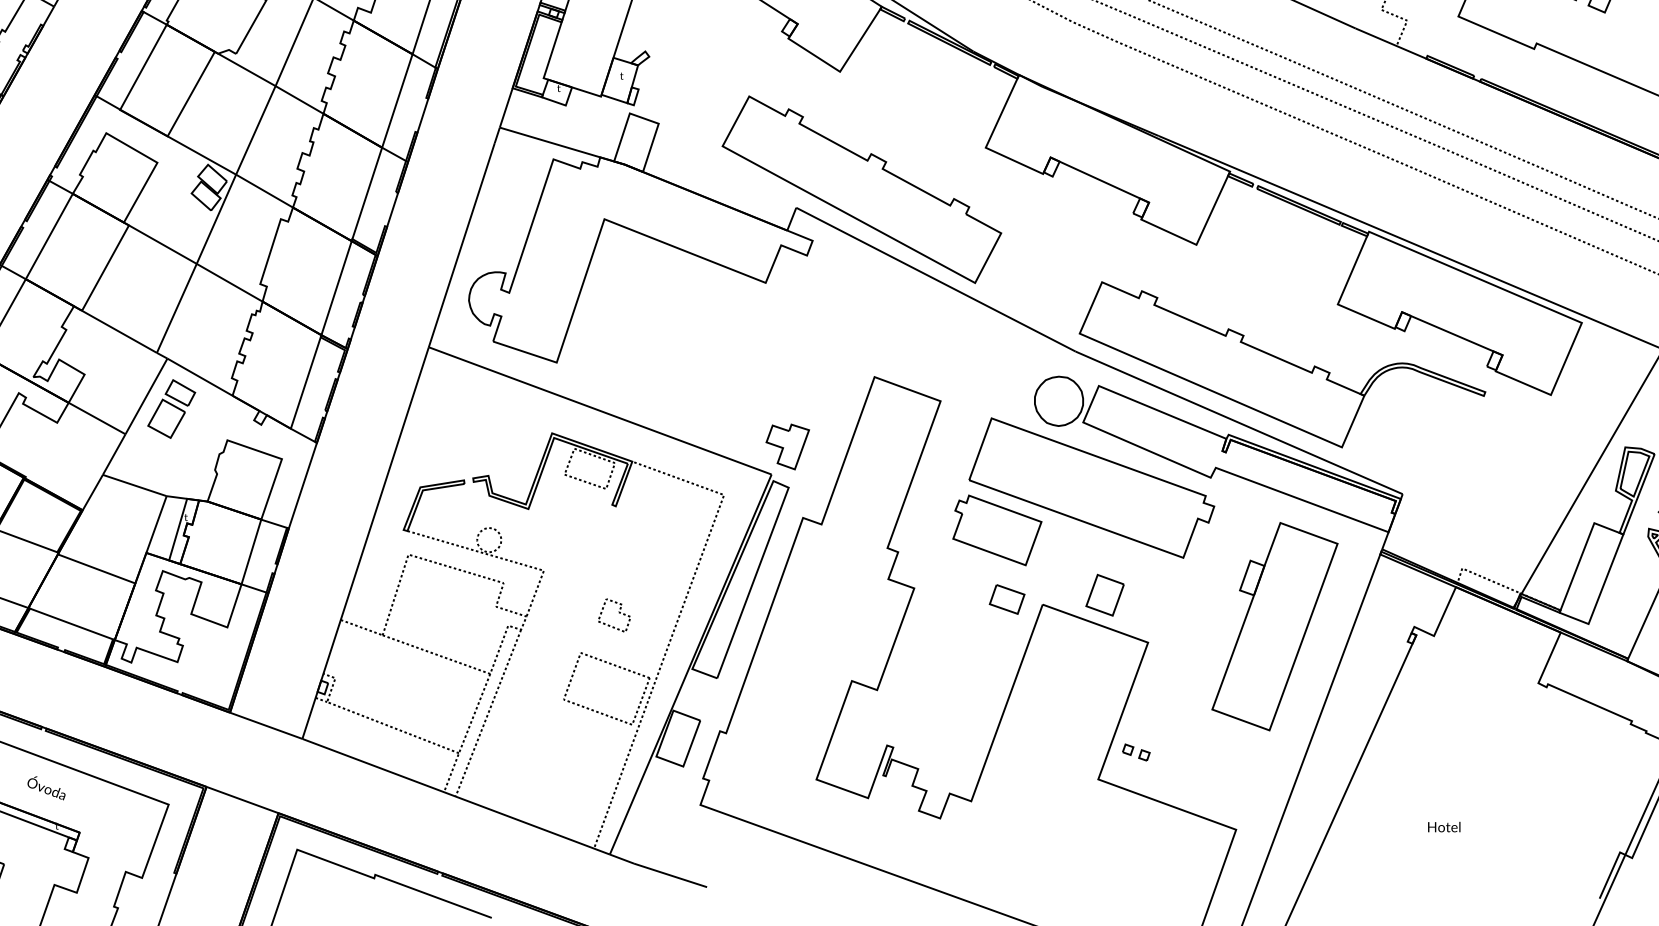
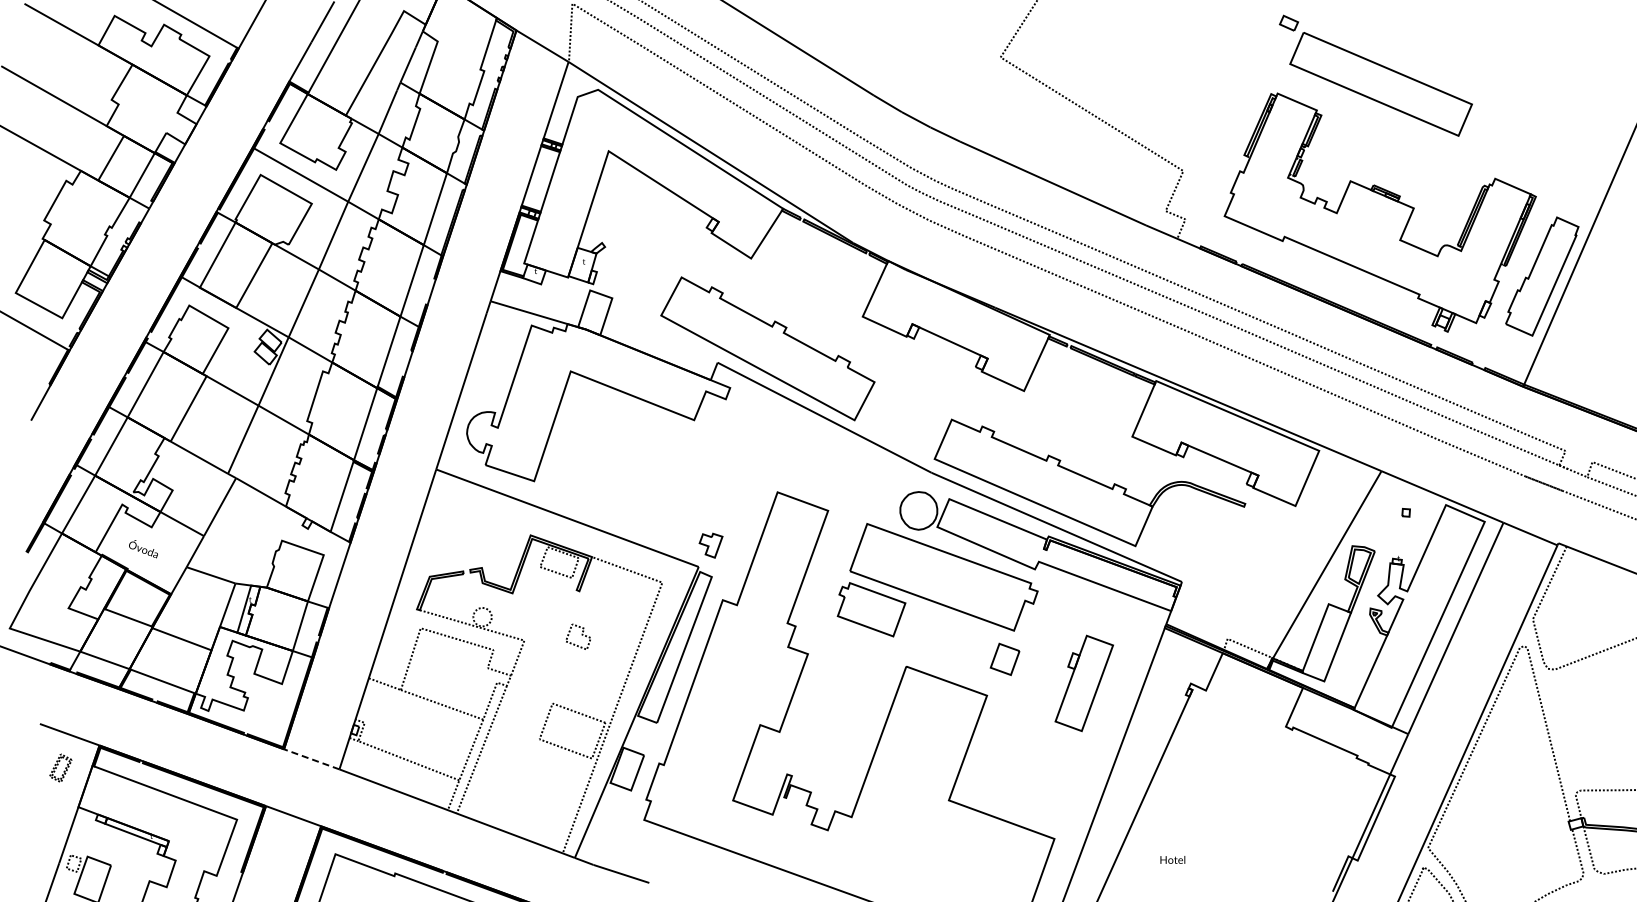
part: (171, 408) -> (239, 516), removed
part: (786, 446) -> (710, 545), size x0.7
part: (1104, 594) -> (1004, 658), moved
part: (1006, 599) -> (878, 662), removed
part: (613, 614) -> (577, 636), moved
part: (1275, 626) -> (1084, 683), size x0.6
line: (265, 725) -> (311, 759), solid -> dashed
part: (1136, 752) -> (978, 779), removed
text: (46, 788) -> (143, 549), moved
text: (1443, 826) -> (1172, 859), moved

